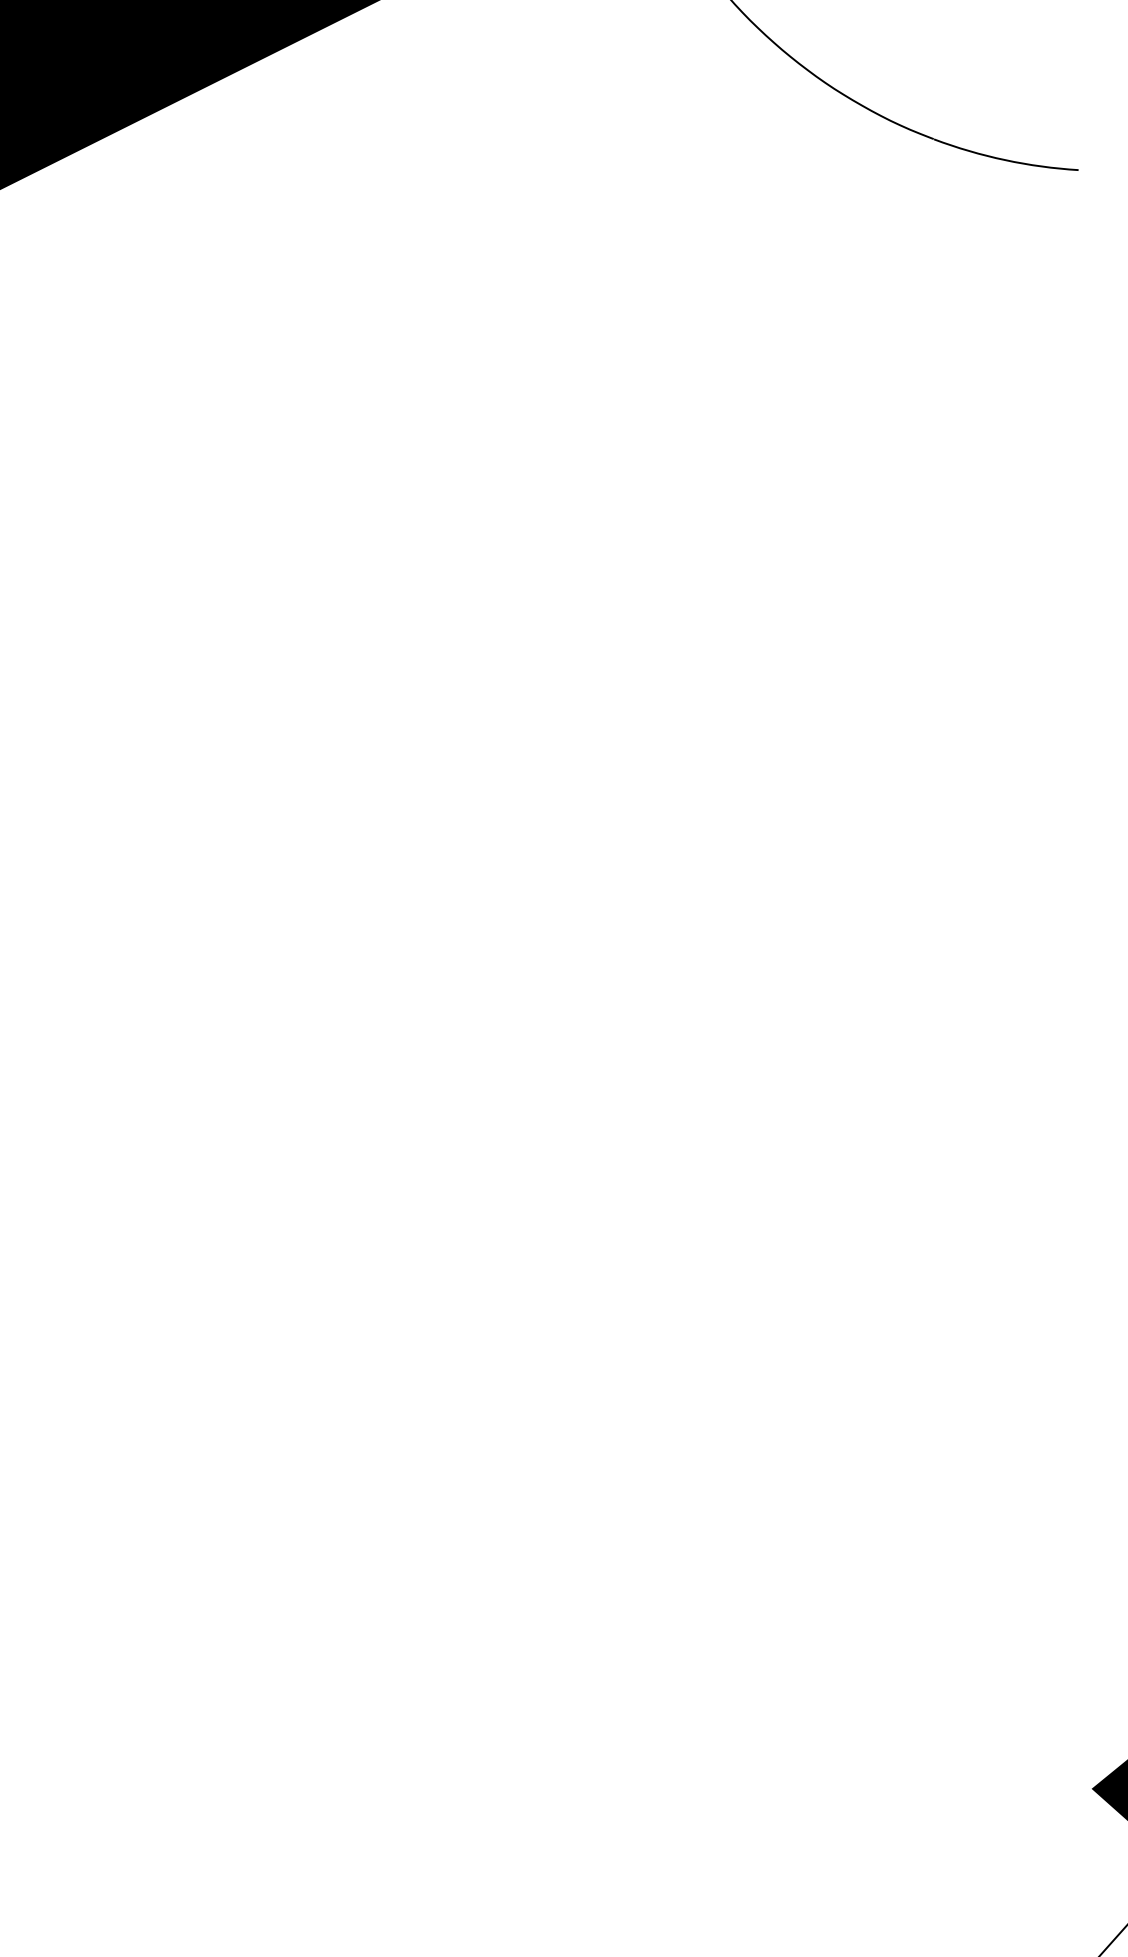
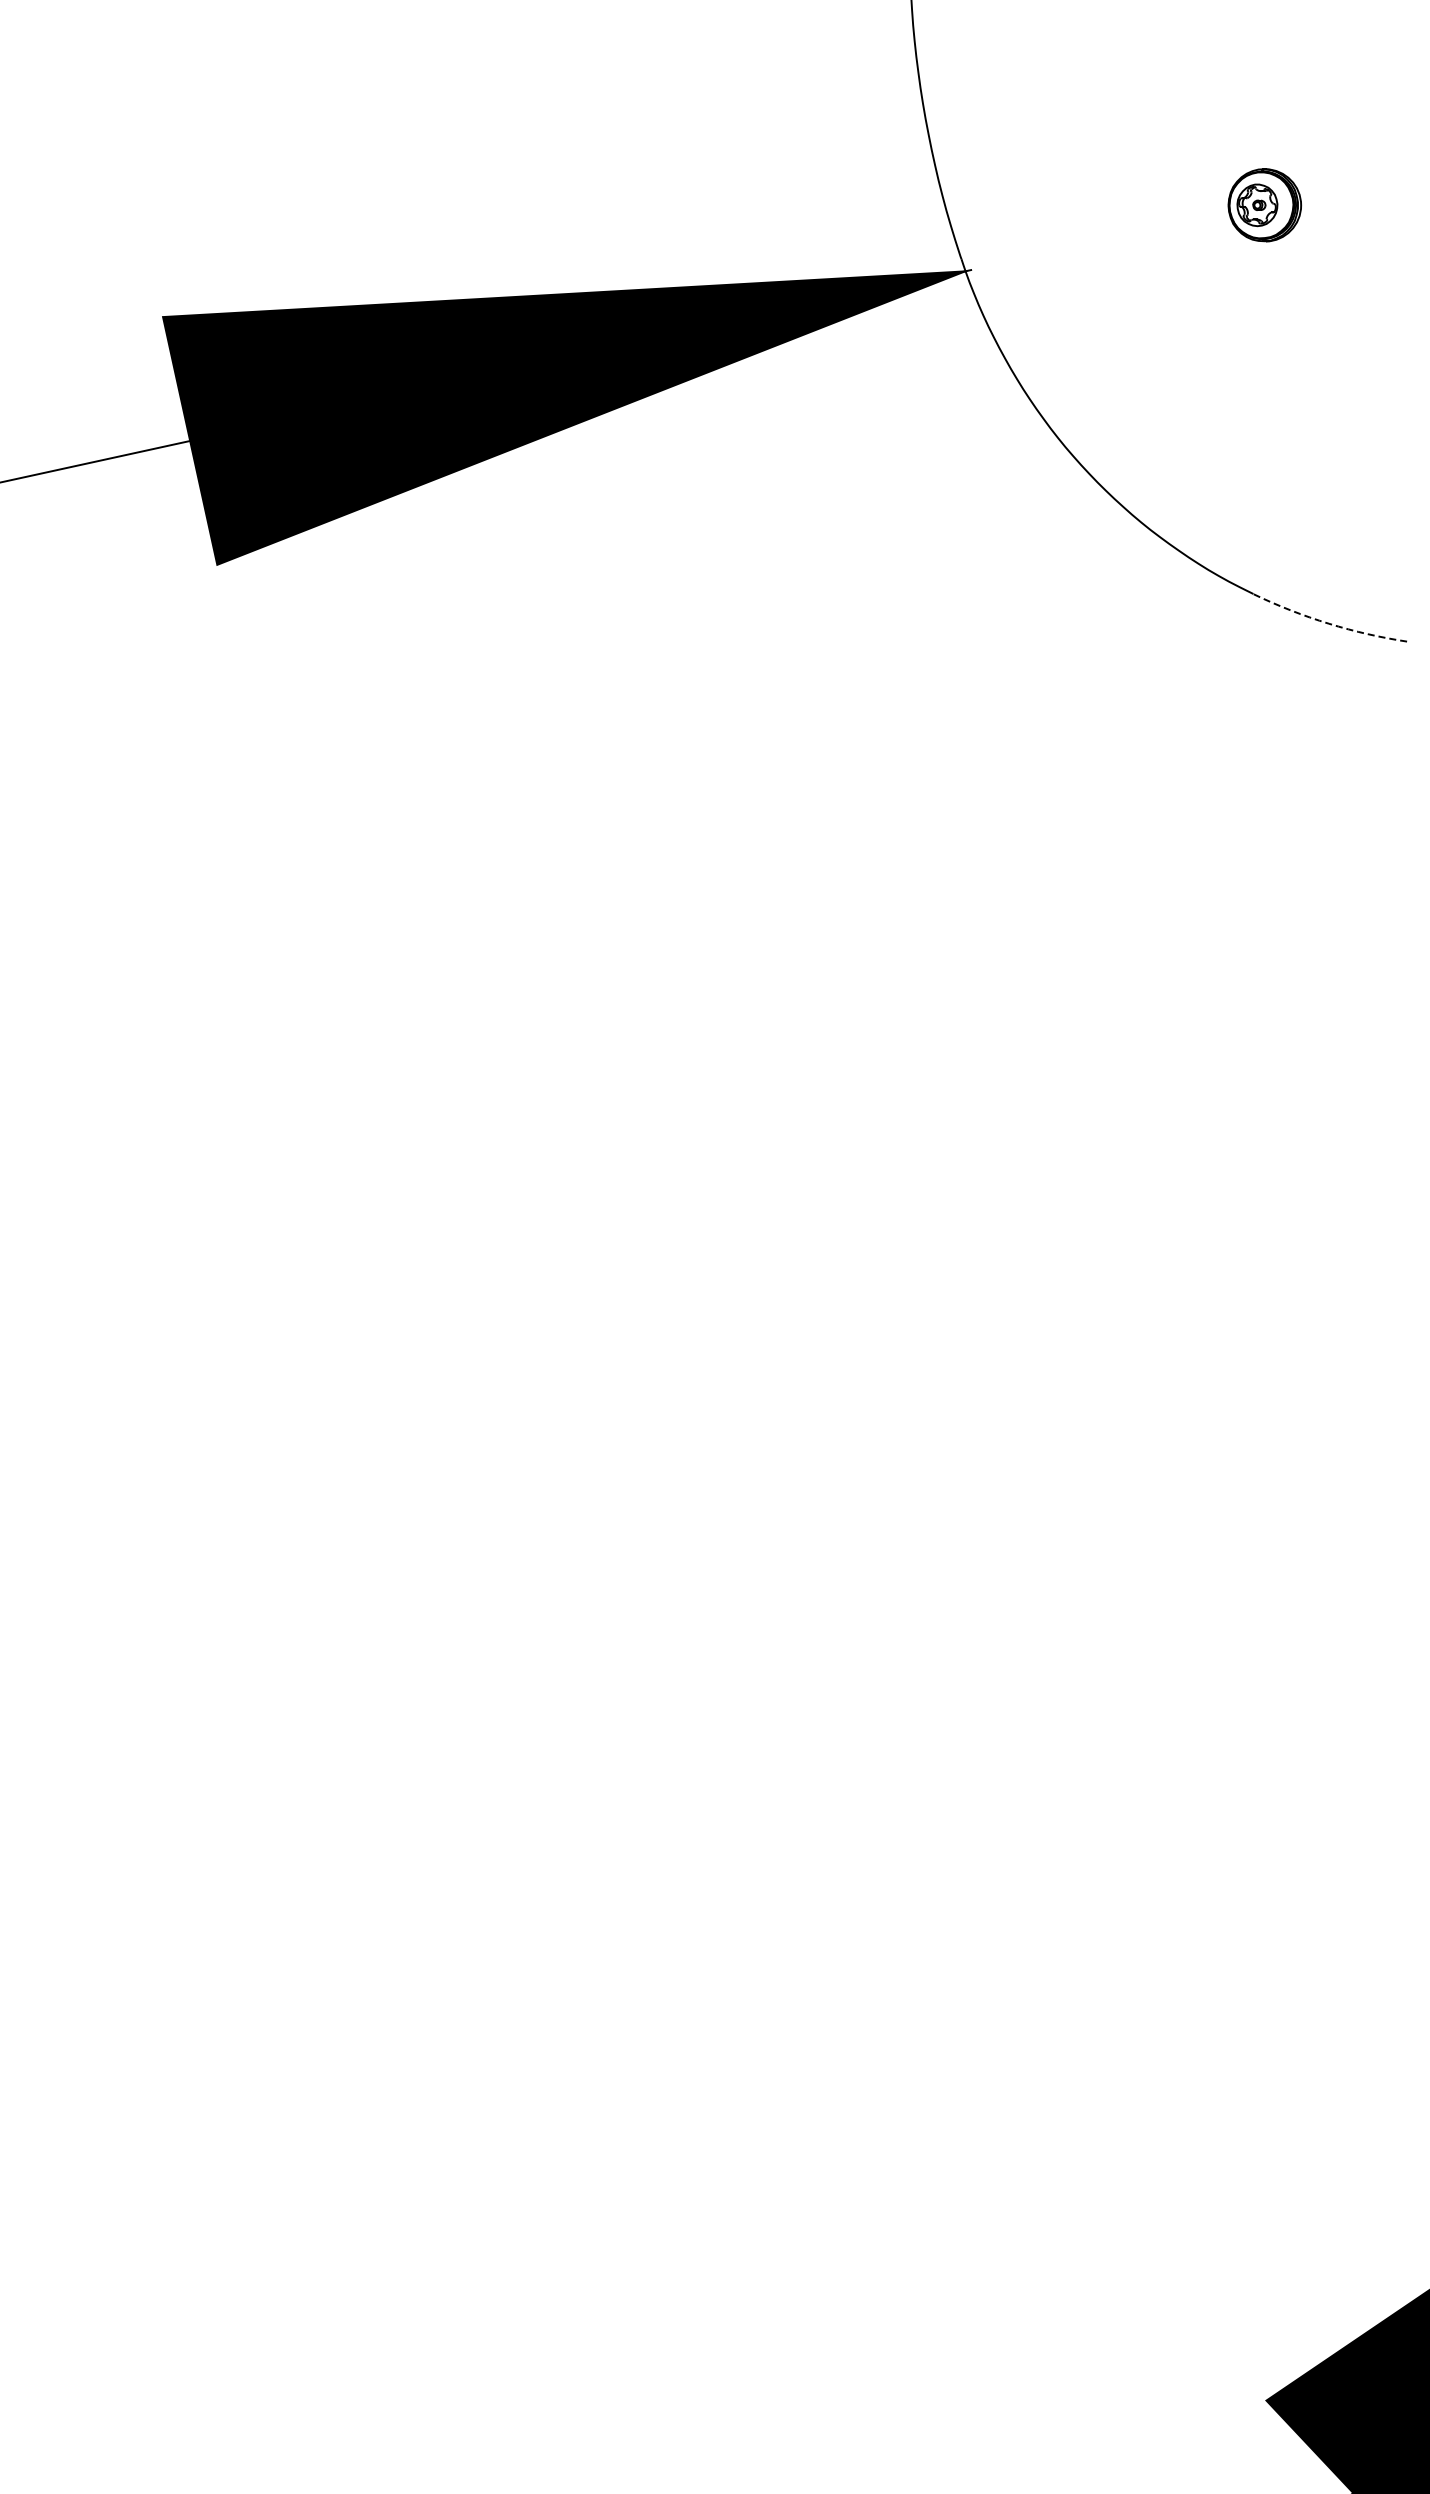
arc: (1004, 159) -> (1328, 623), solid -> dashed

